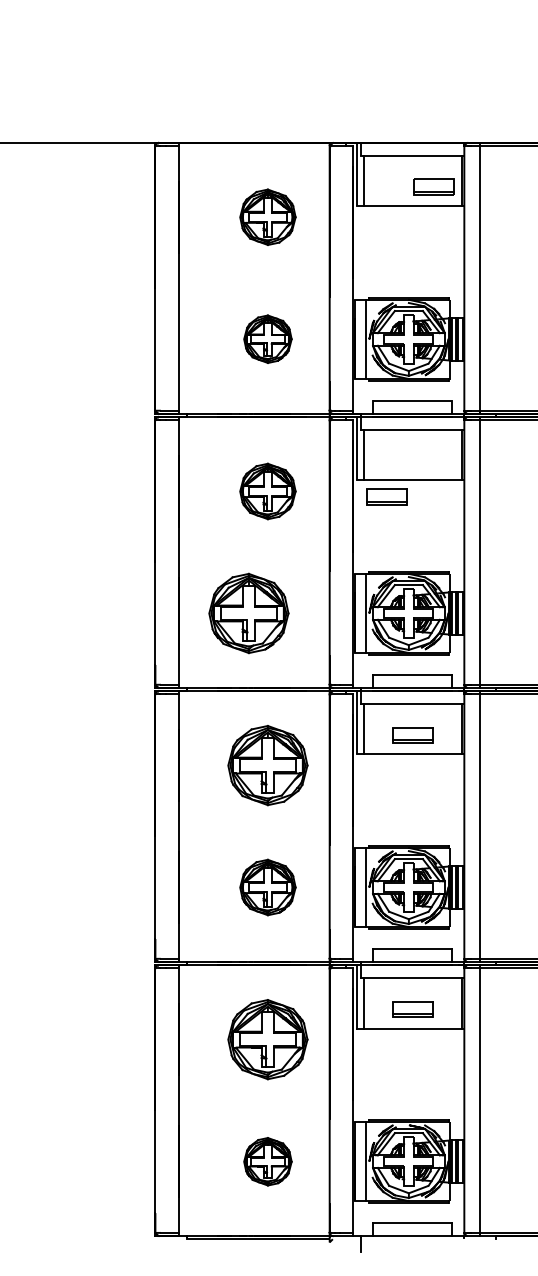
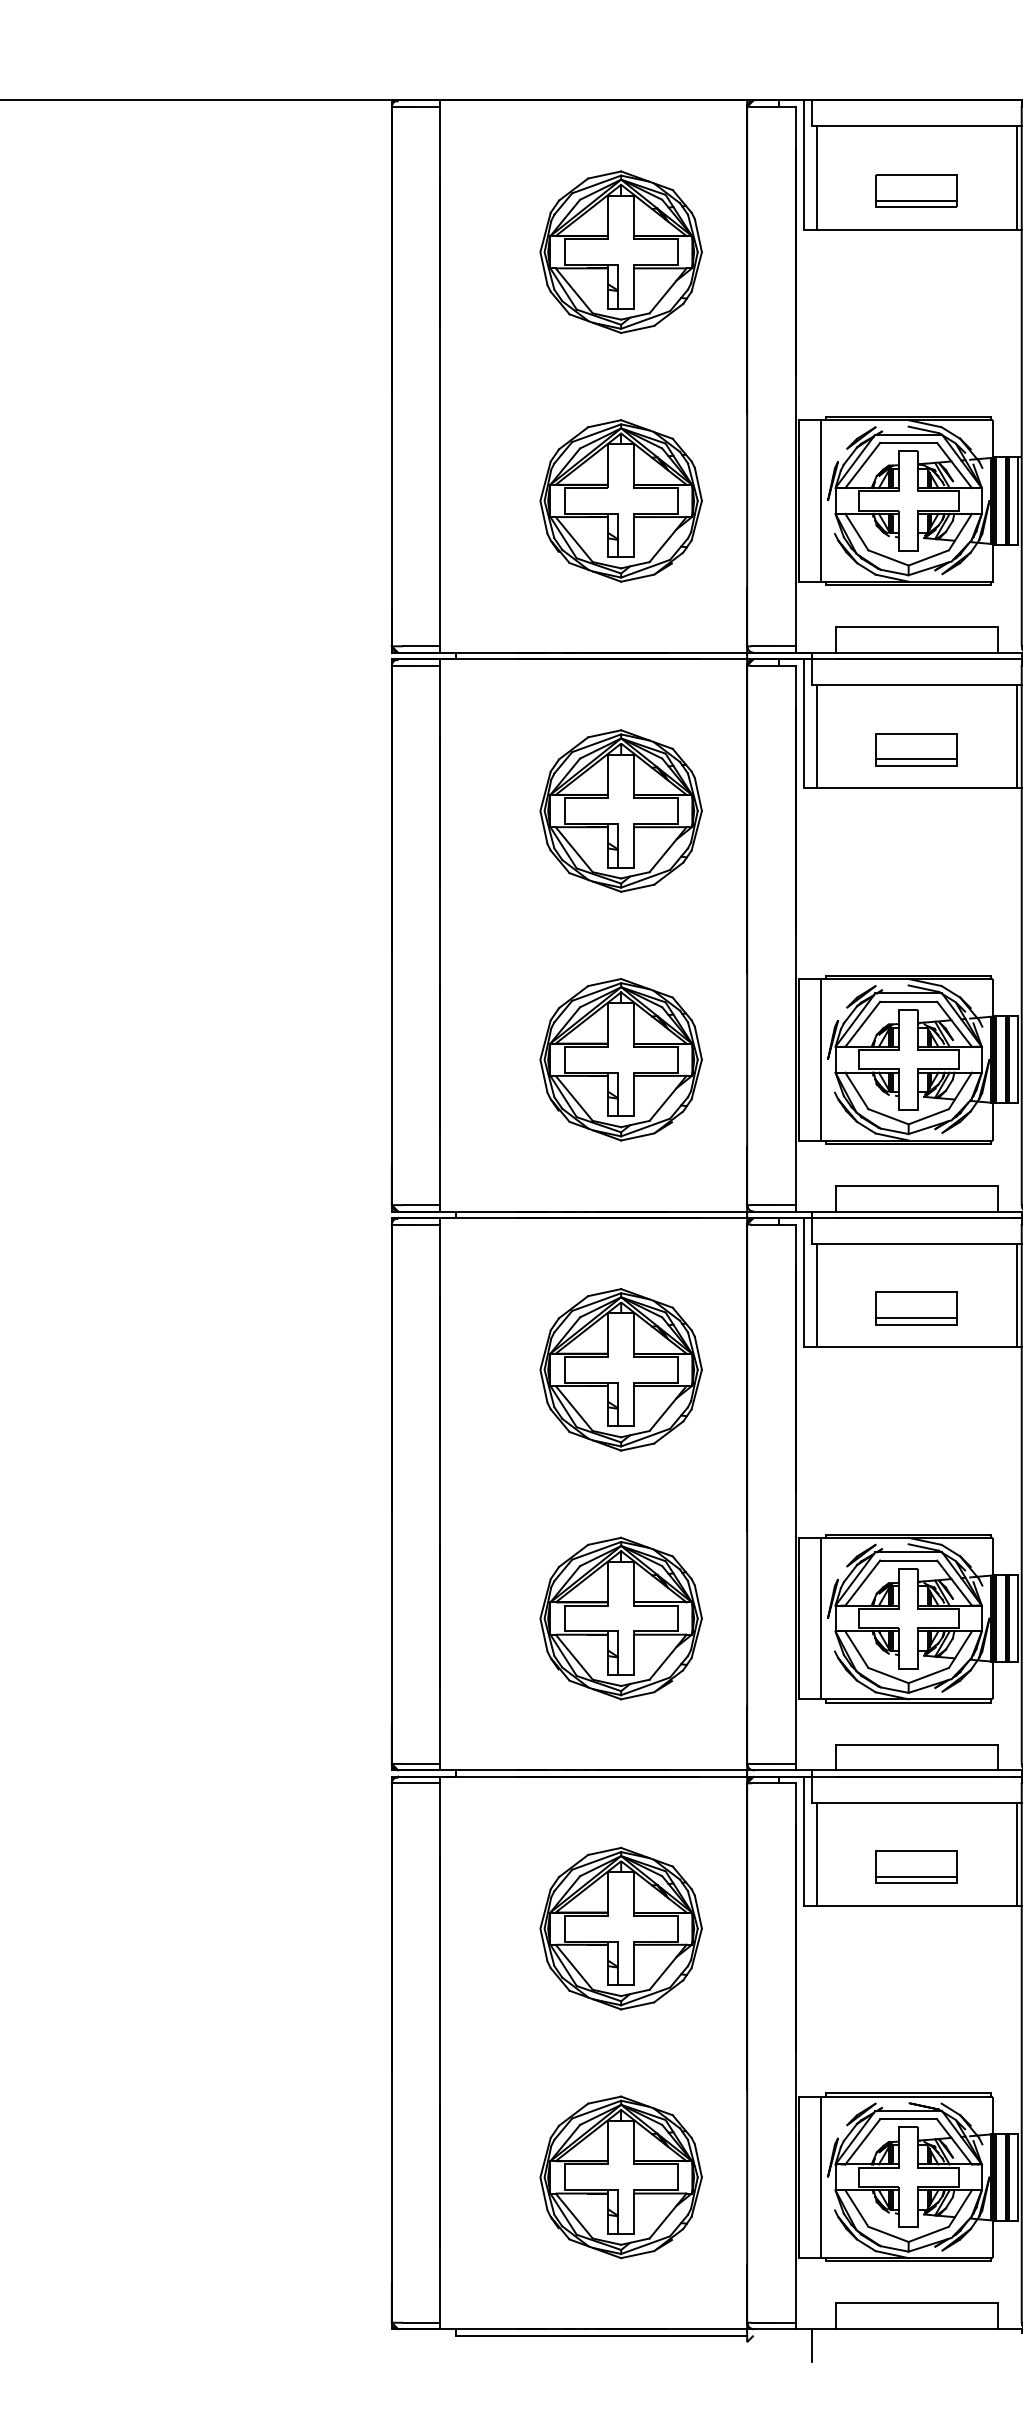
part: (433, 186) -> (916, 189), moved
part: (267, 216) -> (620, 250), size x1.43
part: (267, 338) -> (620, 499), size x1.67
part: (267, 491) -> (620, 811), size x1.43
part: (386, 496) -> (916, 747), moved
part: (248, 613) -> (620, 1059), moved
part: (267, 887) -> (620, 1618), size x1.43
part: (267, 1161) -> (620, 2177), size x1.67

